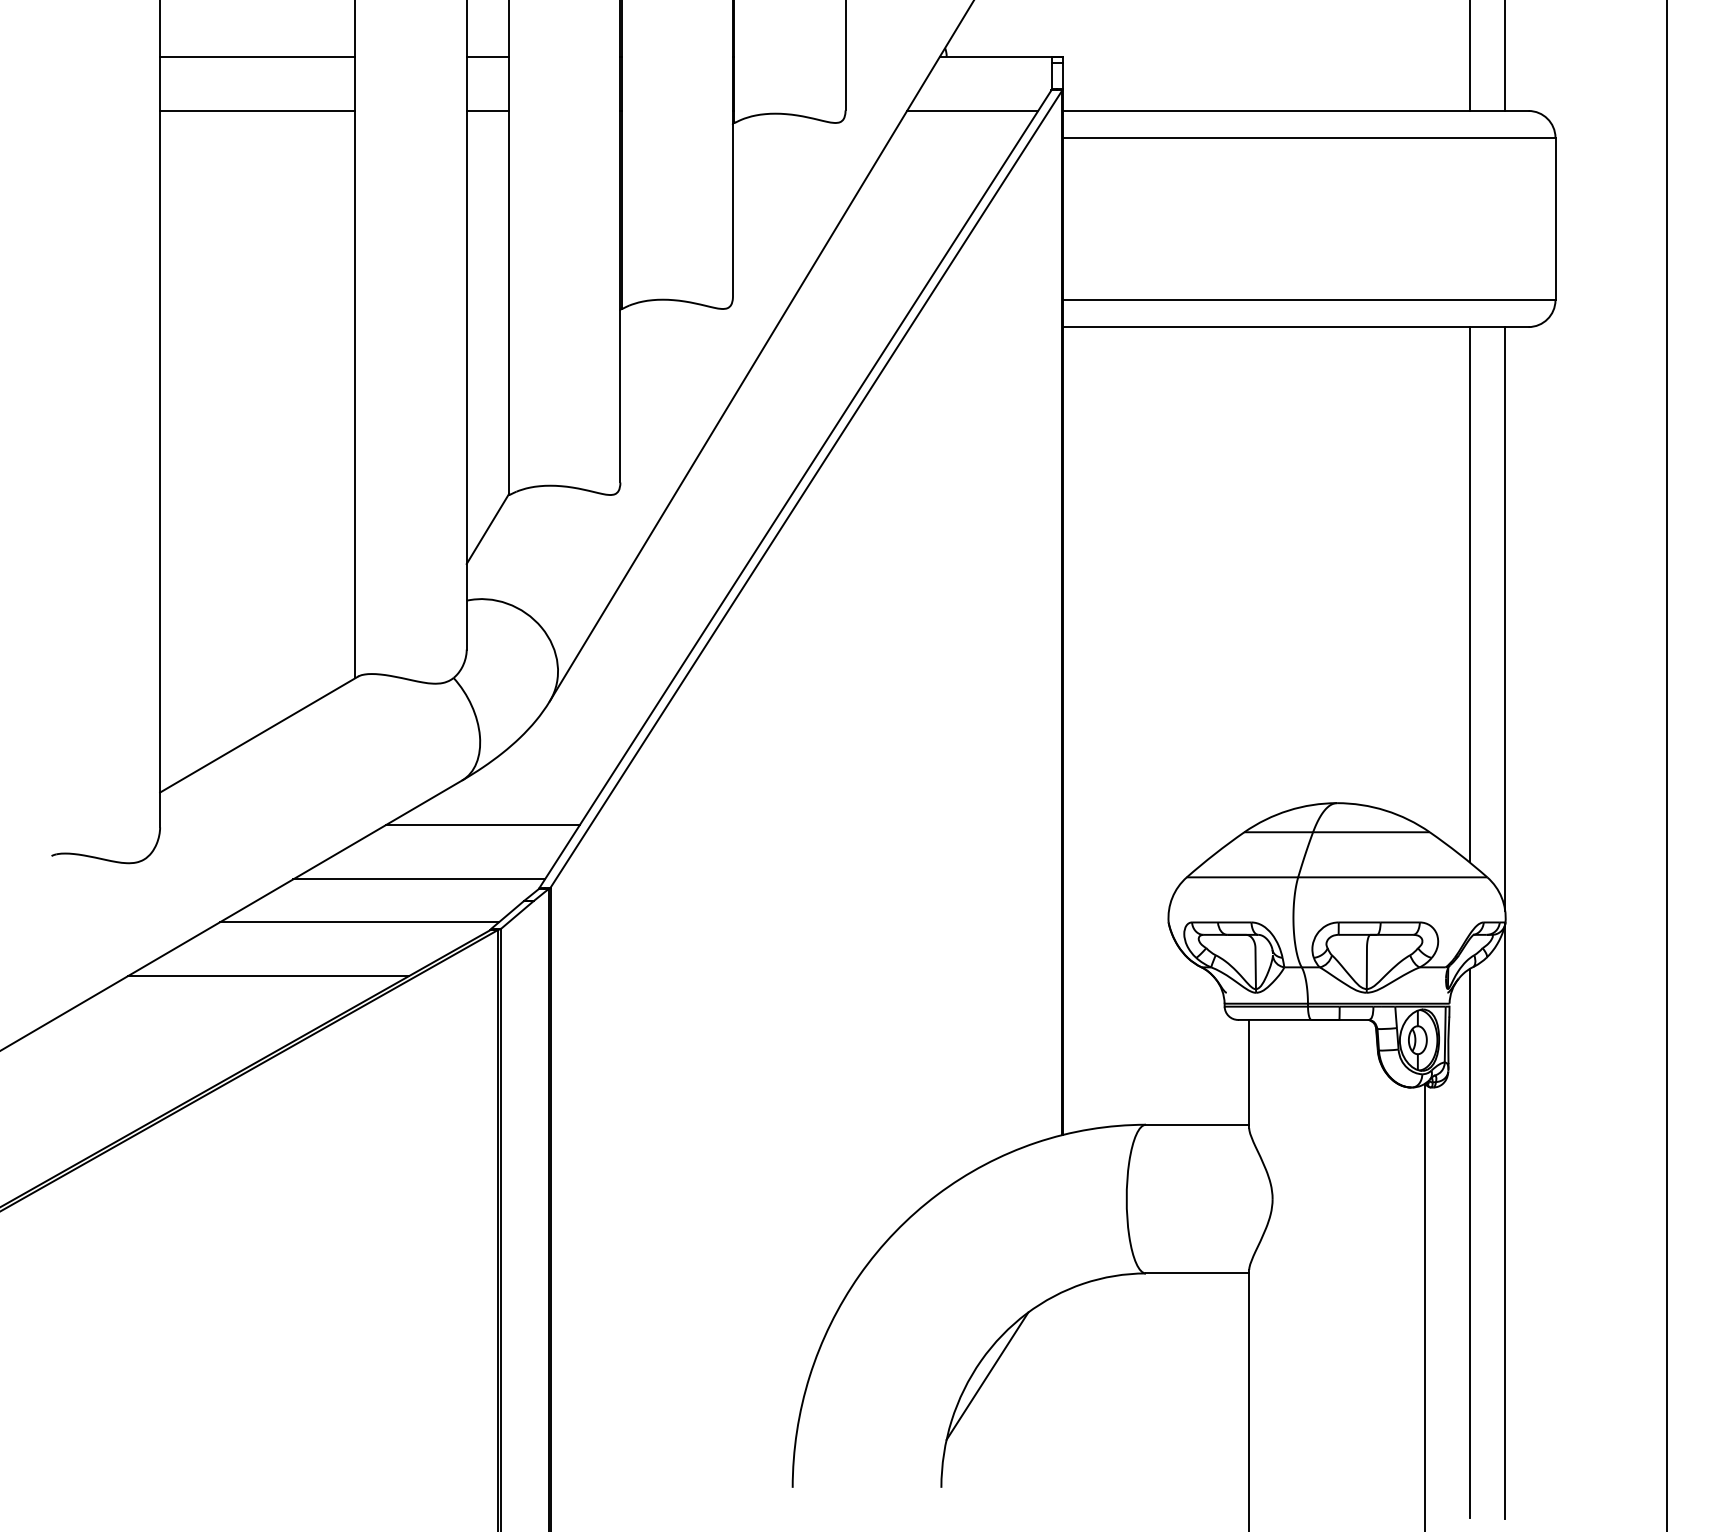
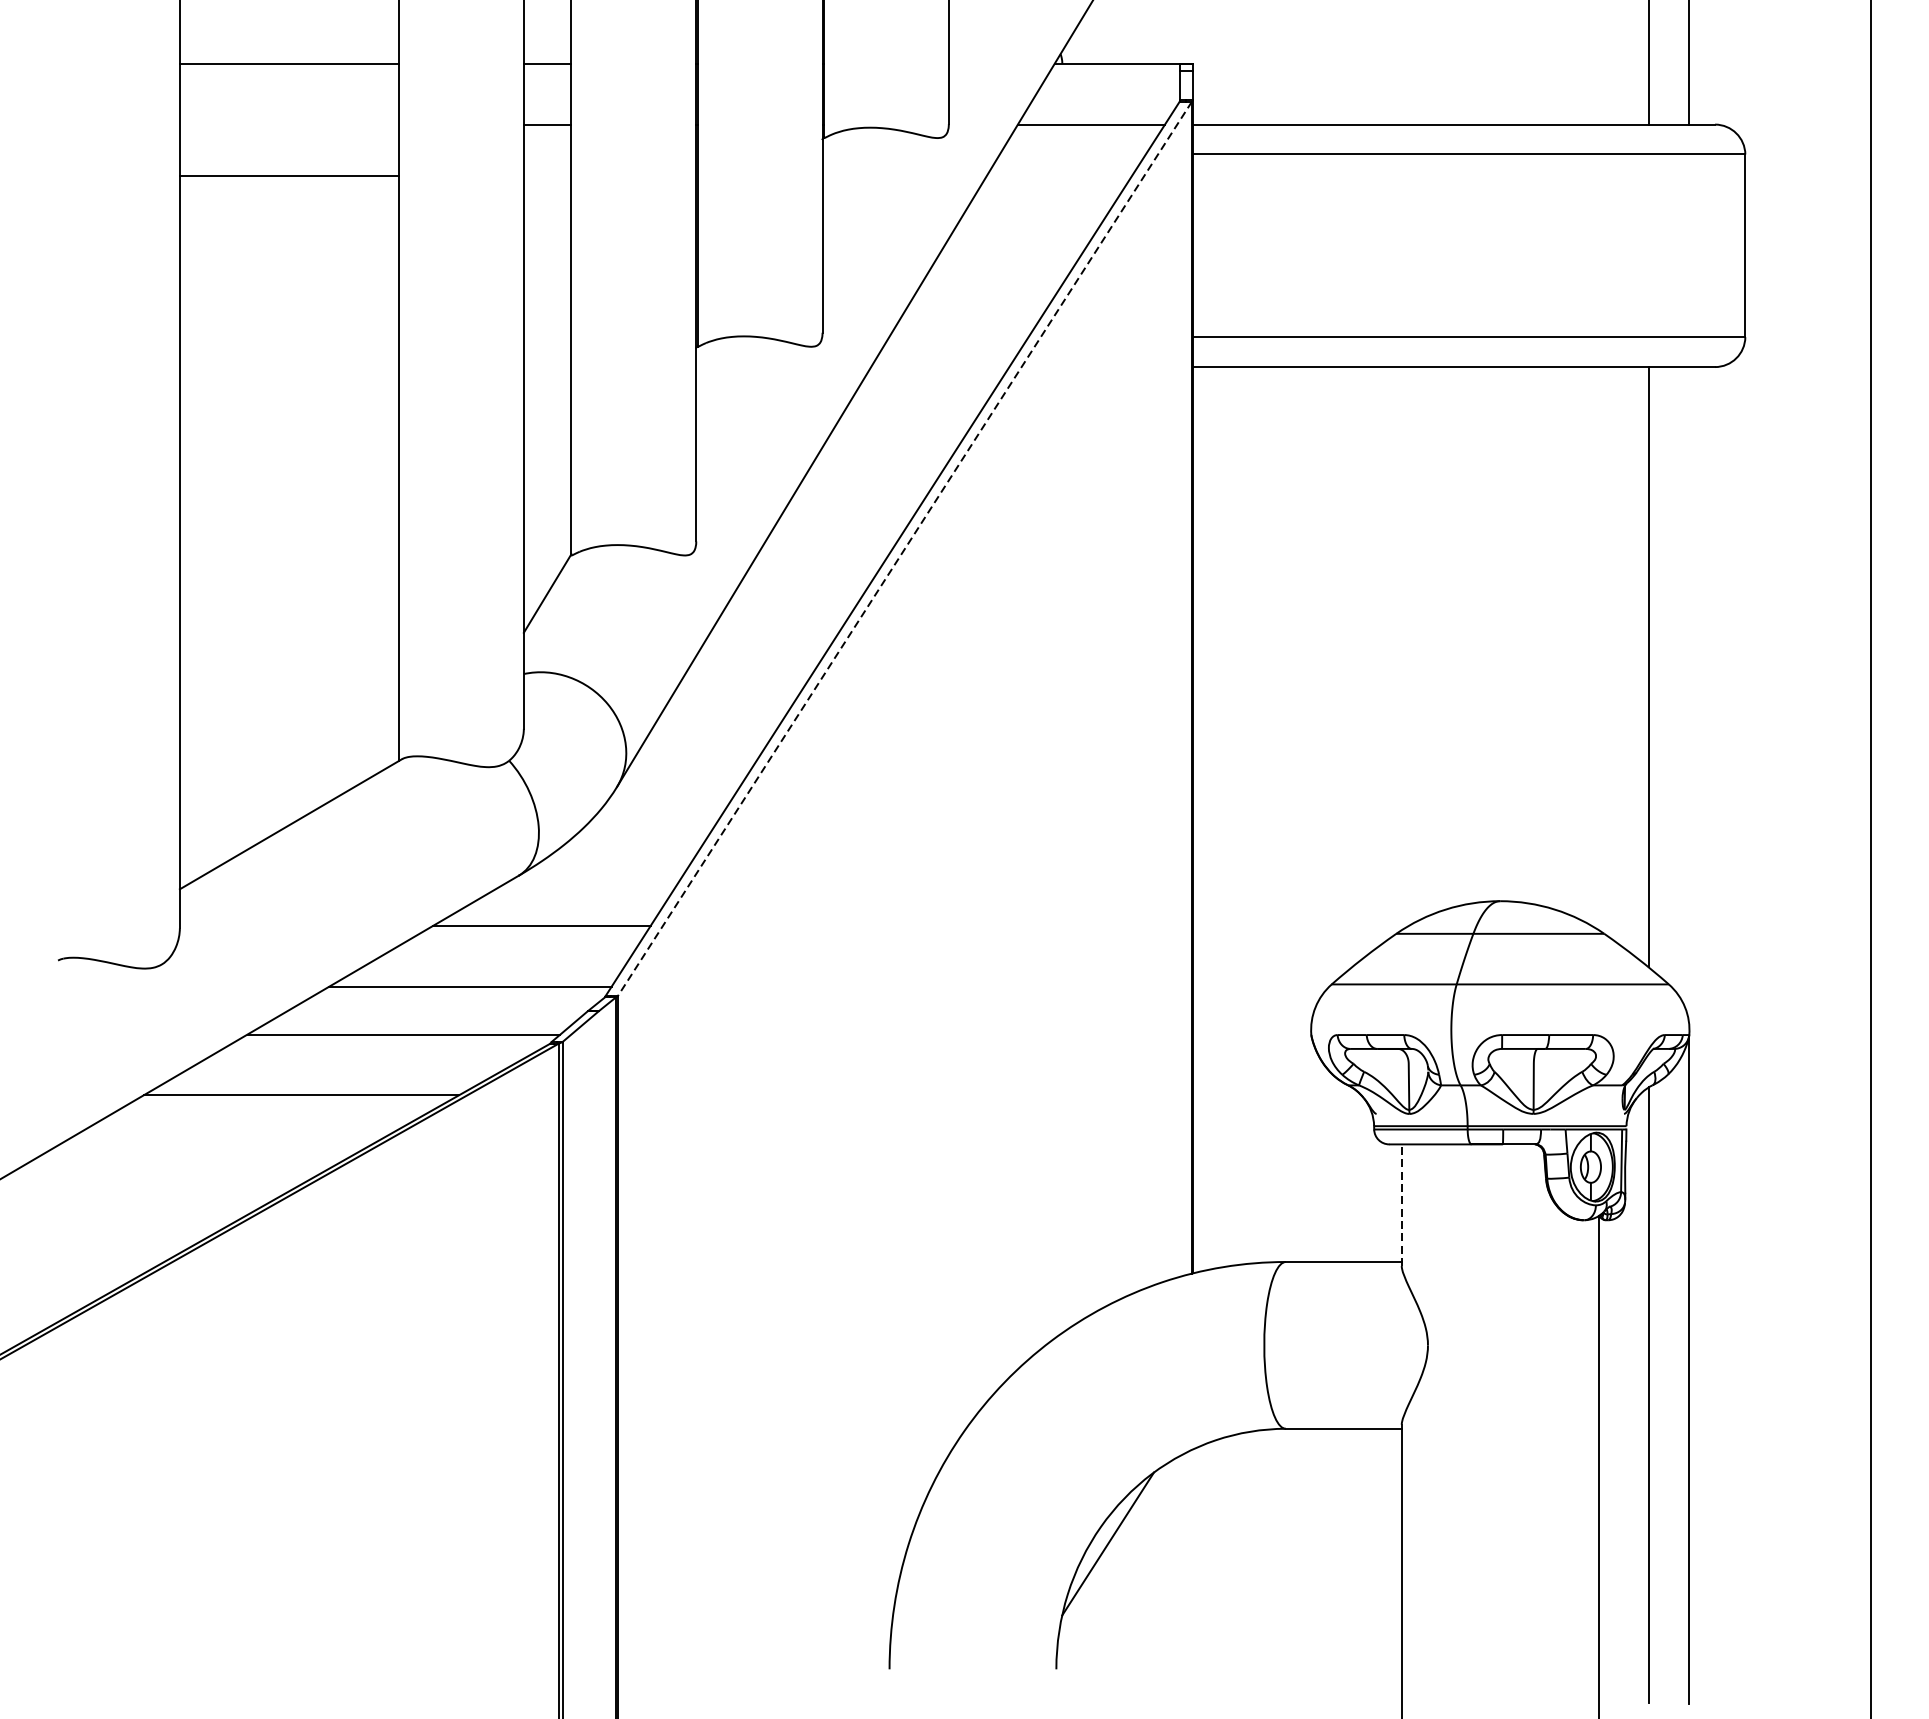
line: (257, 110) -> (289, 175), moved
line: (806, 489) -> (905, 549), solid -> dashed
line: (1505, 618) -> (1689, 694), removed
line: (1249, 1073) -> (1402, 1204), solid -> dashed

